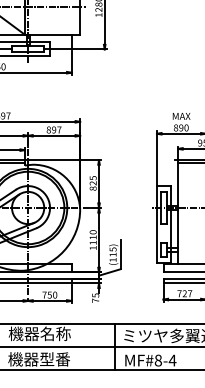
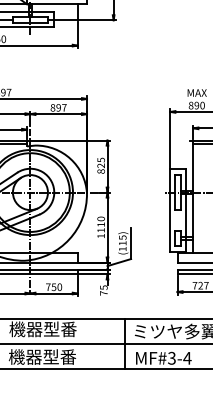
text: (55, 333) -> (60, 328), 機器名称 -> 機器型番
text: (157, 360) -> (171, 358), MF#8-4 -> MF#3-4

